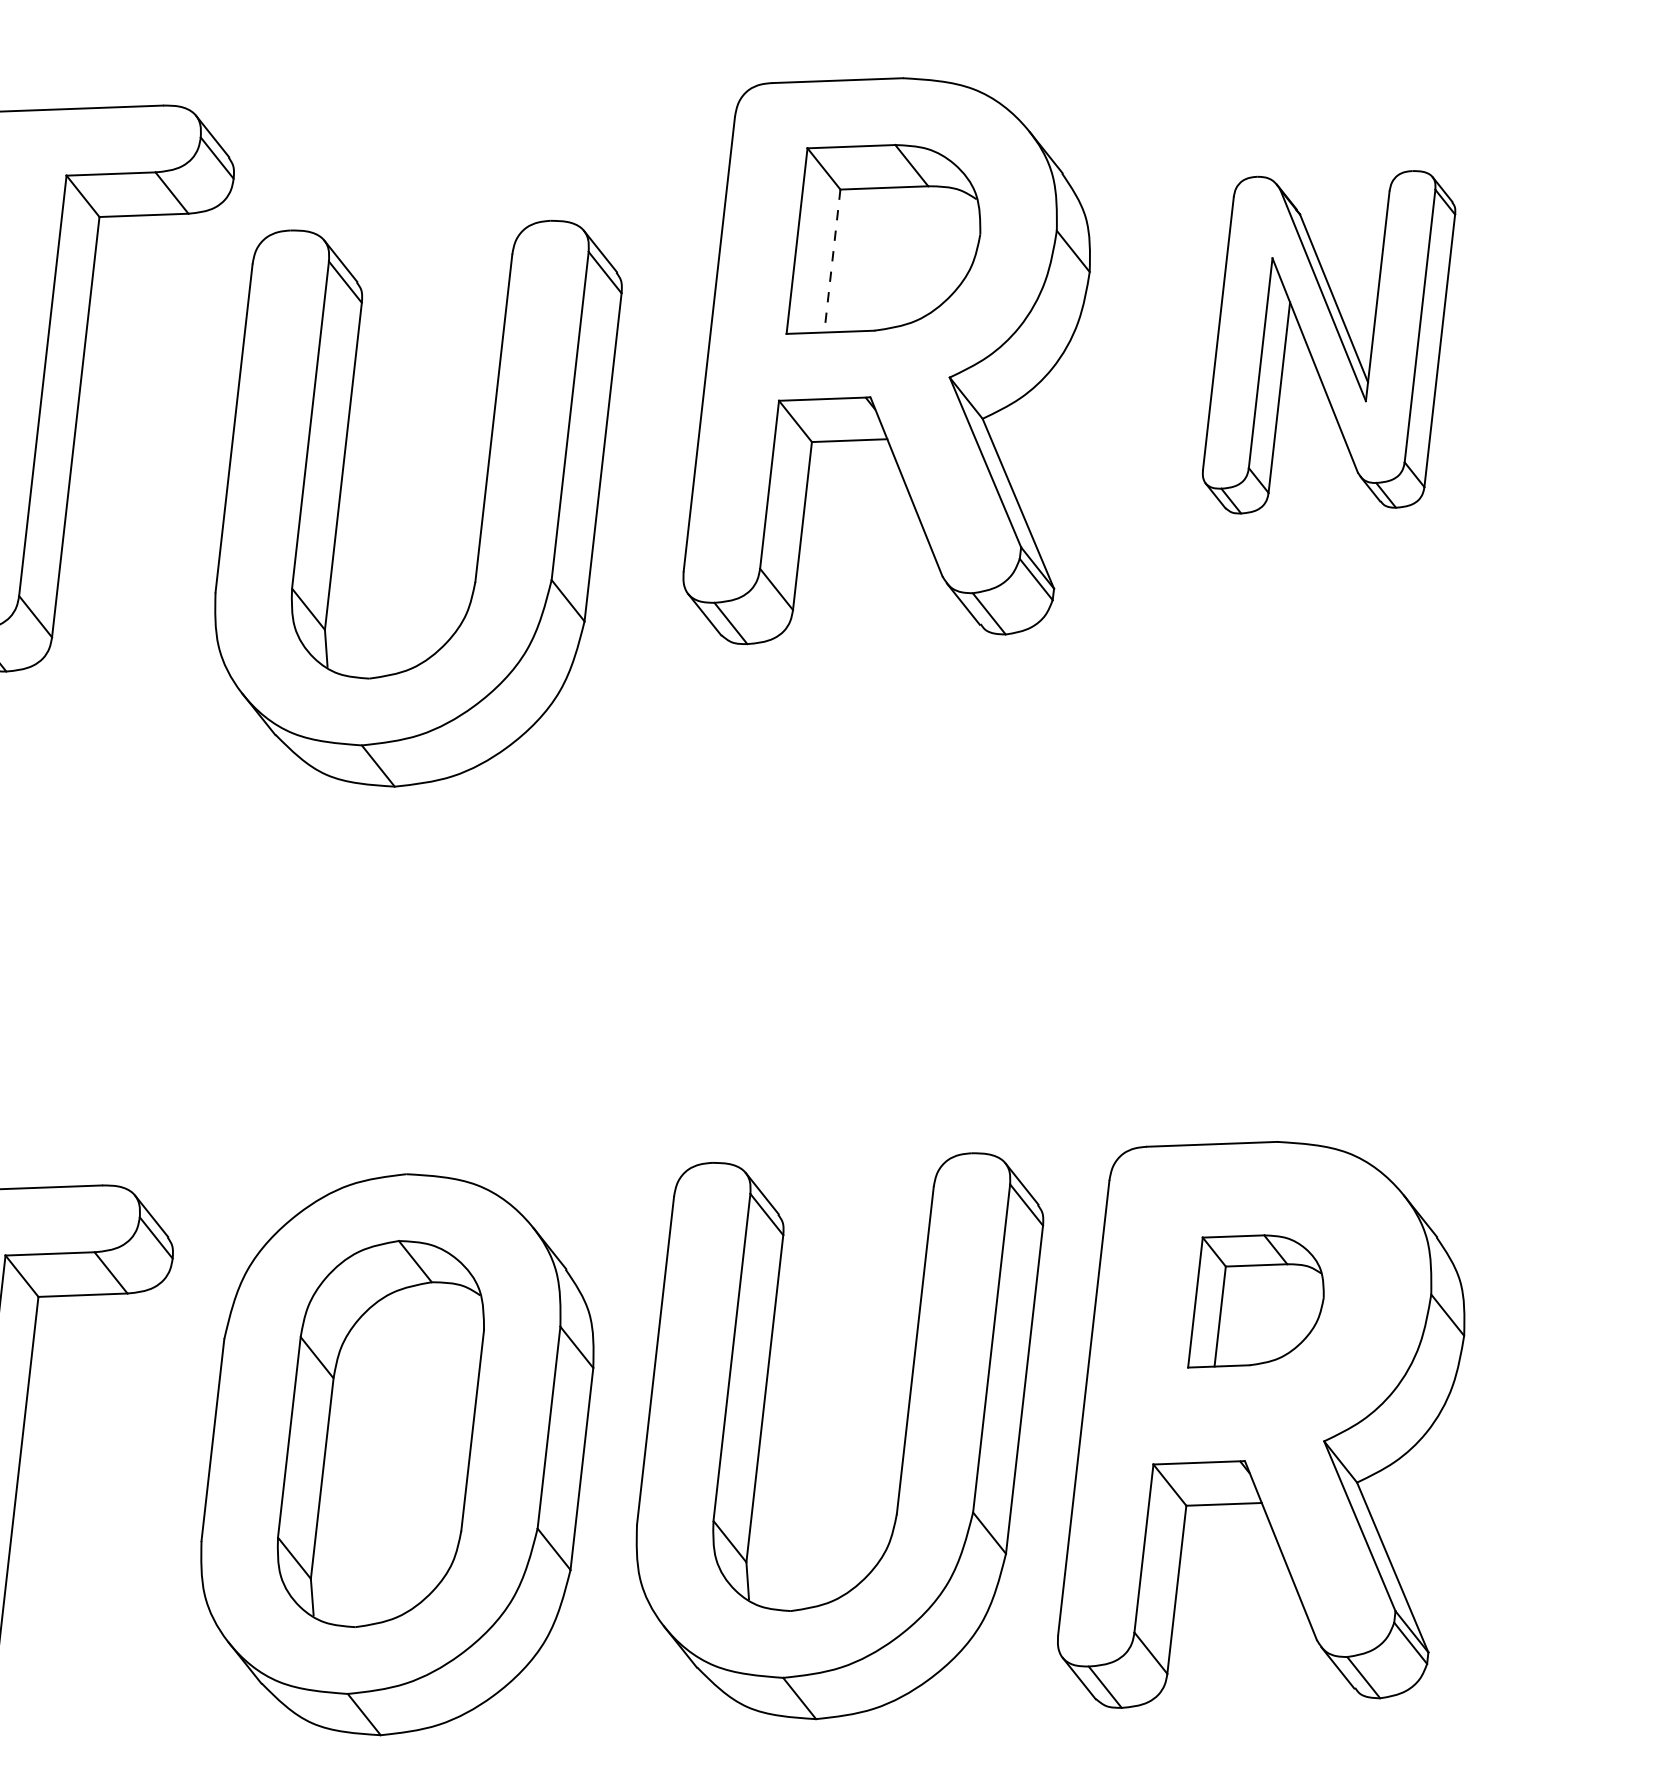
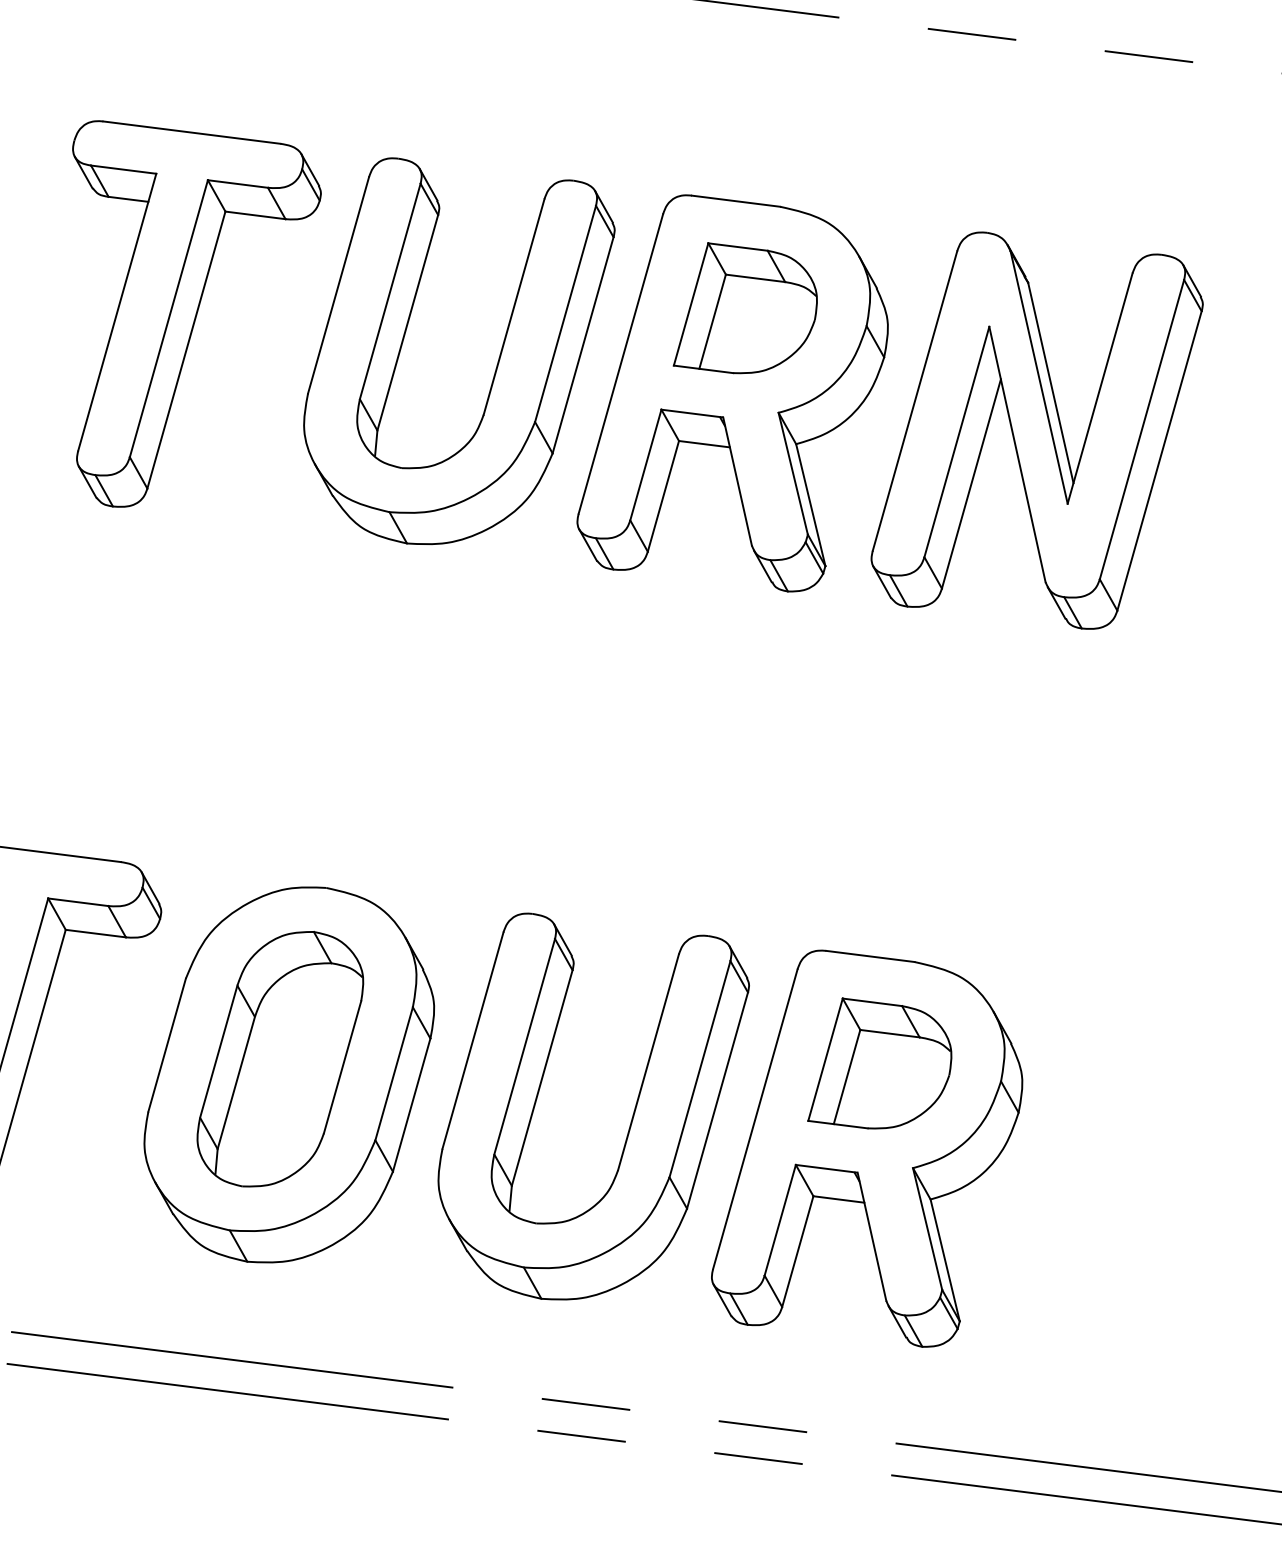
line: (832, 260) -> (712, 321), dashed -> solid
part: (1328, 341) -> (1036, 430), size x1.67
part: (482, 501) -> (497, 361), moved
part: (1250, 1297) -> (879, 1063), size x1.43

